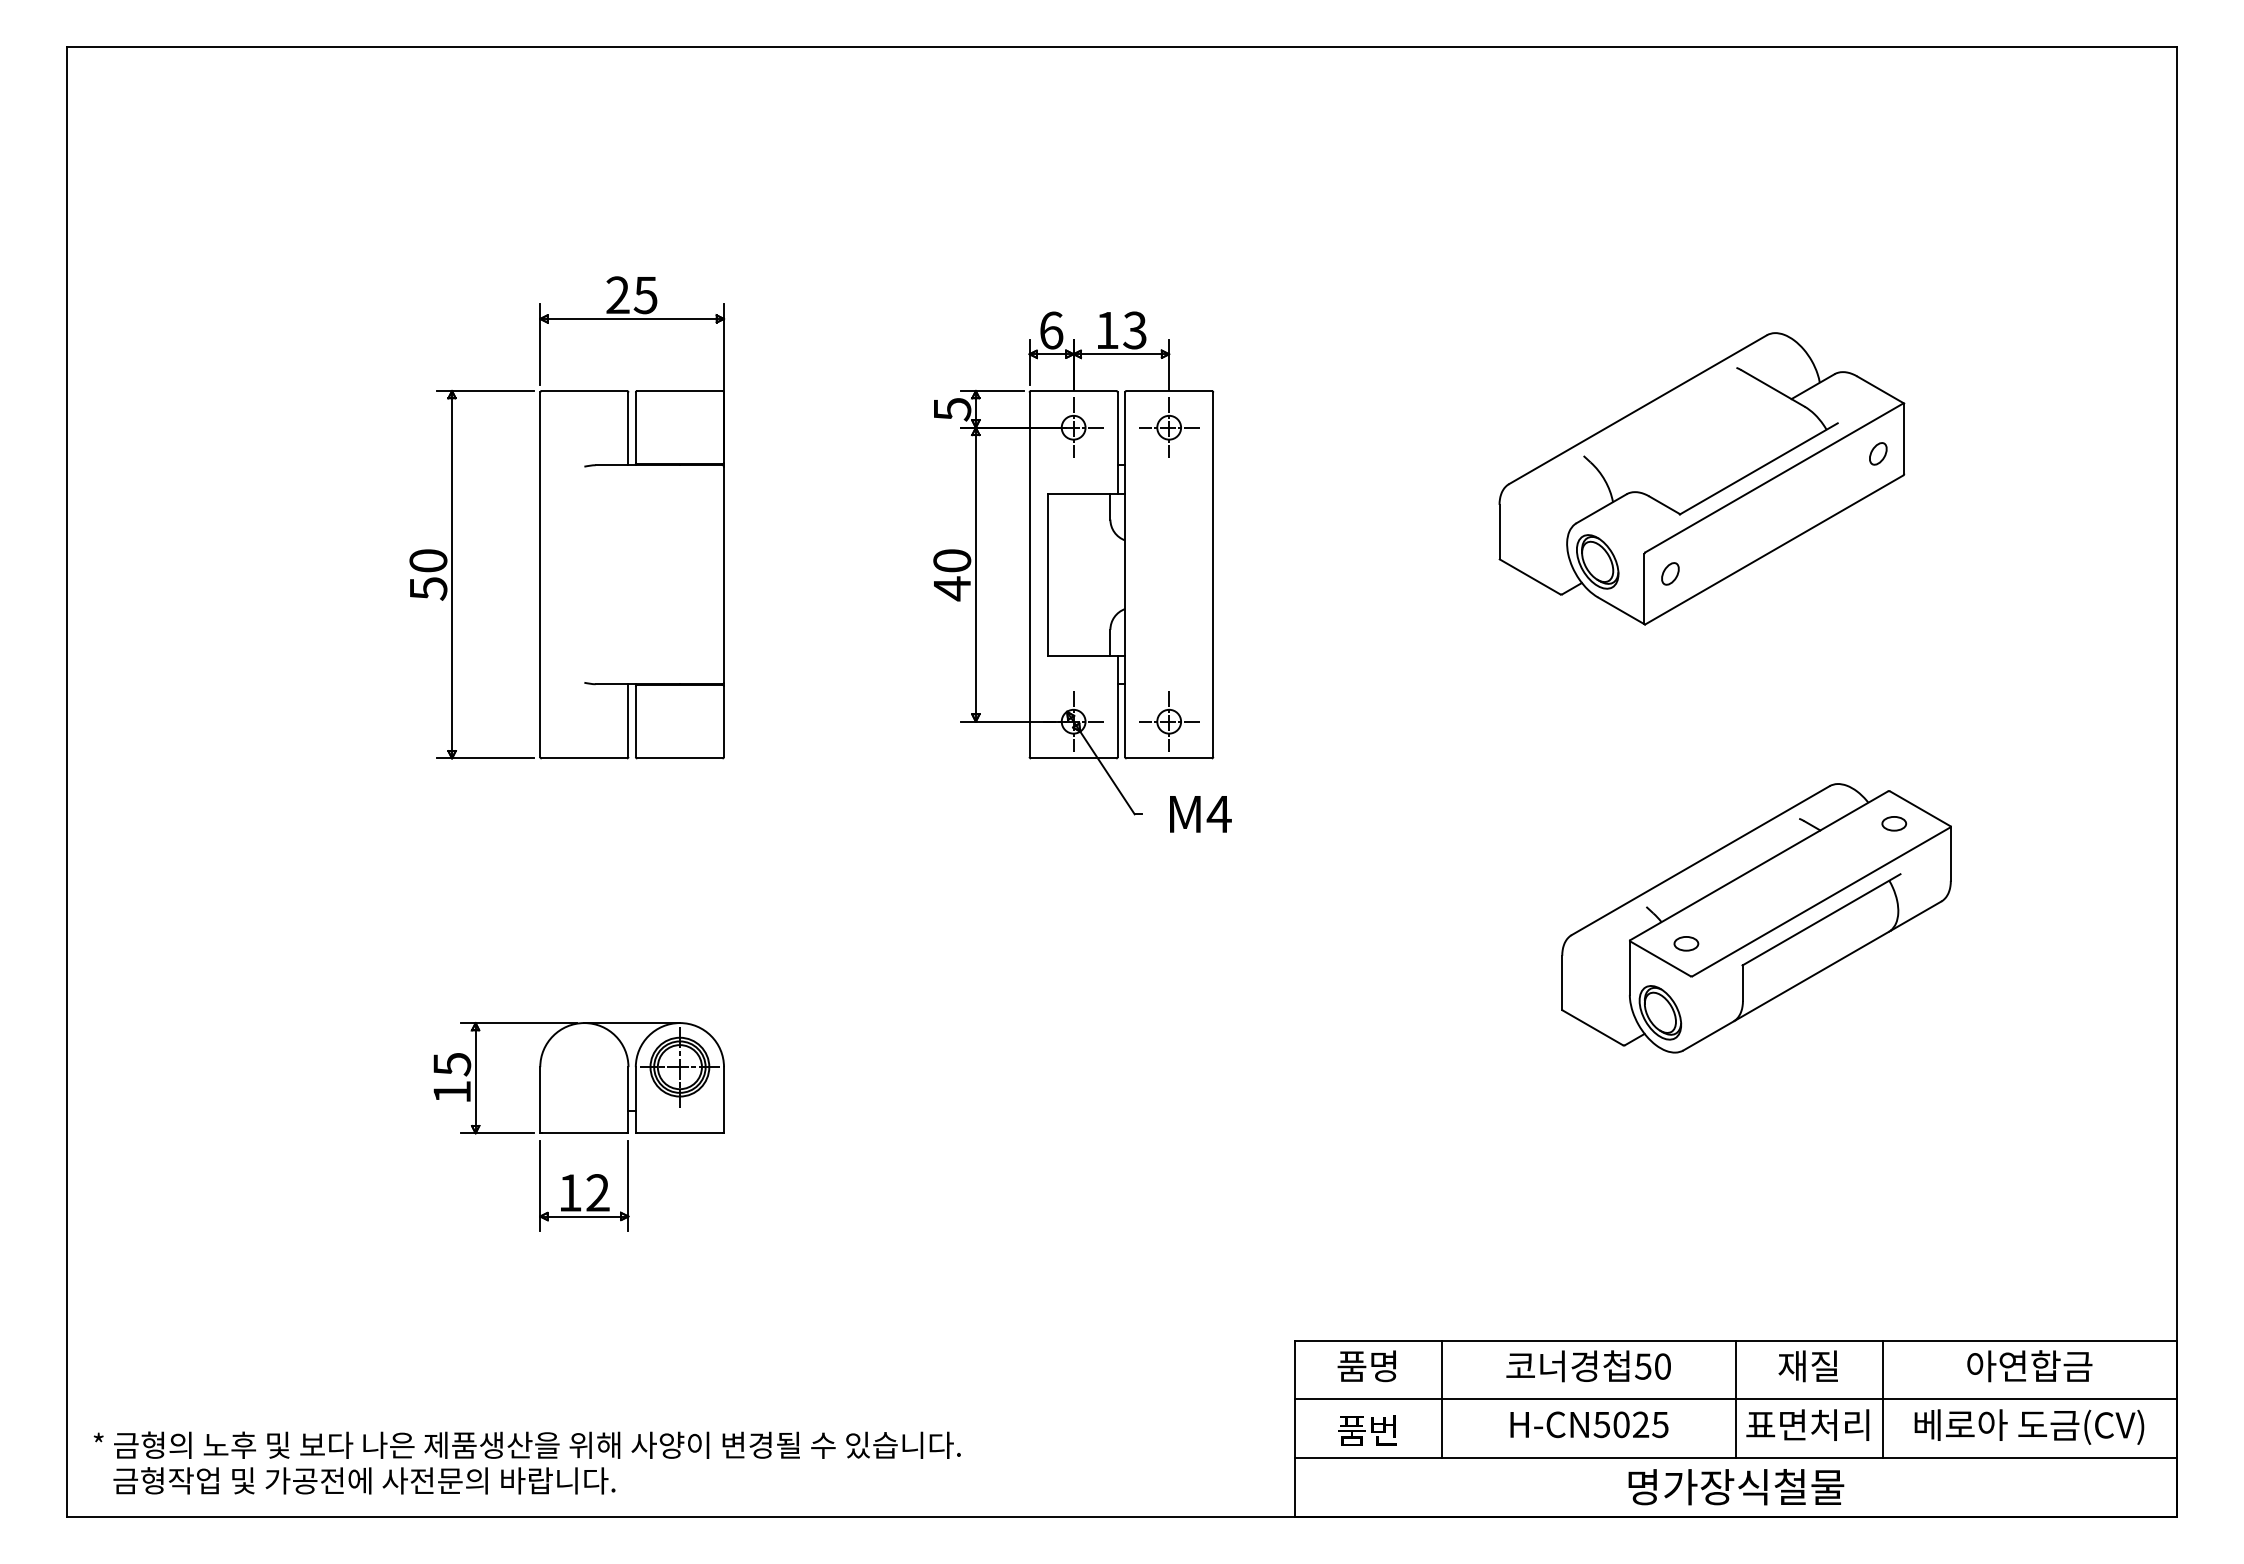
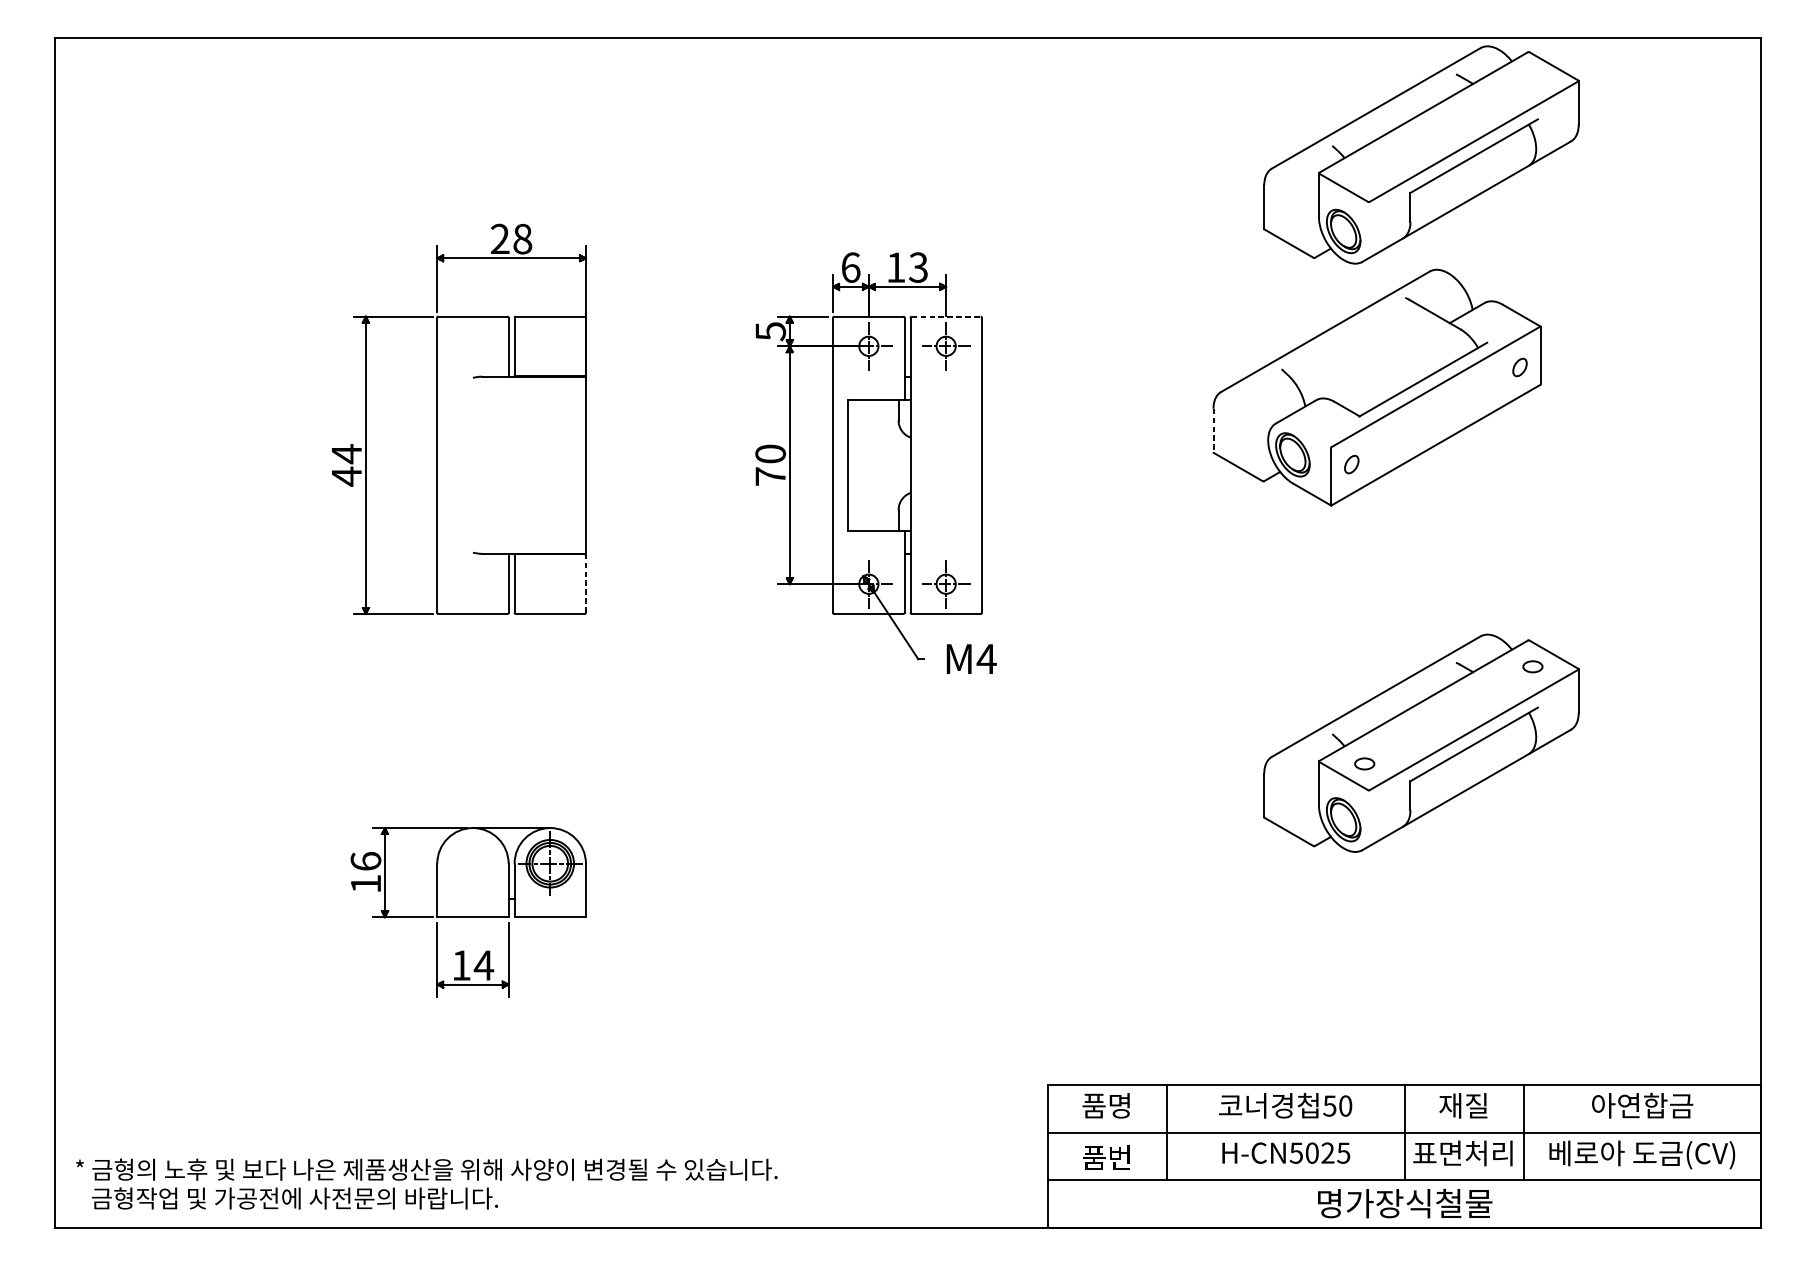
part: (1756, 191) -> (1421, 155), added
text: (645, 295) -> (522, 239), 25 -> 28
line: (1169, 390) -> (946, 316), solid -> dashed
line: (1499, 532) -> (1213, 431), solid -> dashed
text: (428, 574) -> (346, 465), 50 -> 44
text: (952, 588) -> (770, 476), 40 -> 70
line: (724, 721) -> (586, 584), solid -> dashed
text: (452, 1064) -> (366, 861), 15 -> 16
text: (597, 1192) -> (483, 965), 12 -> 14

